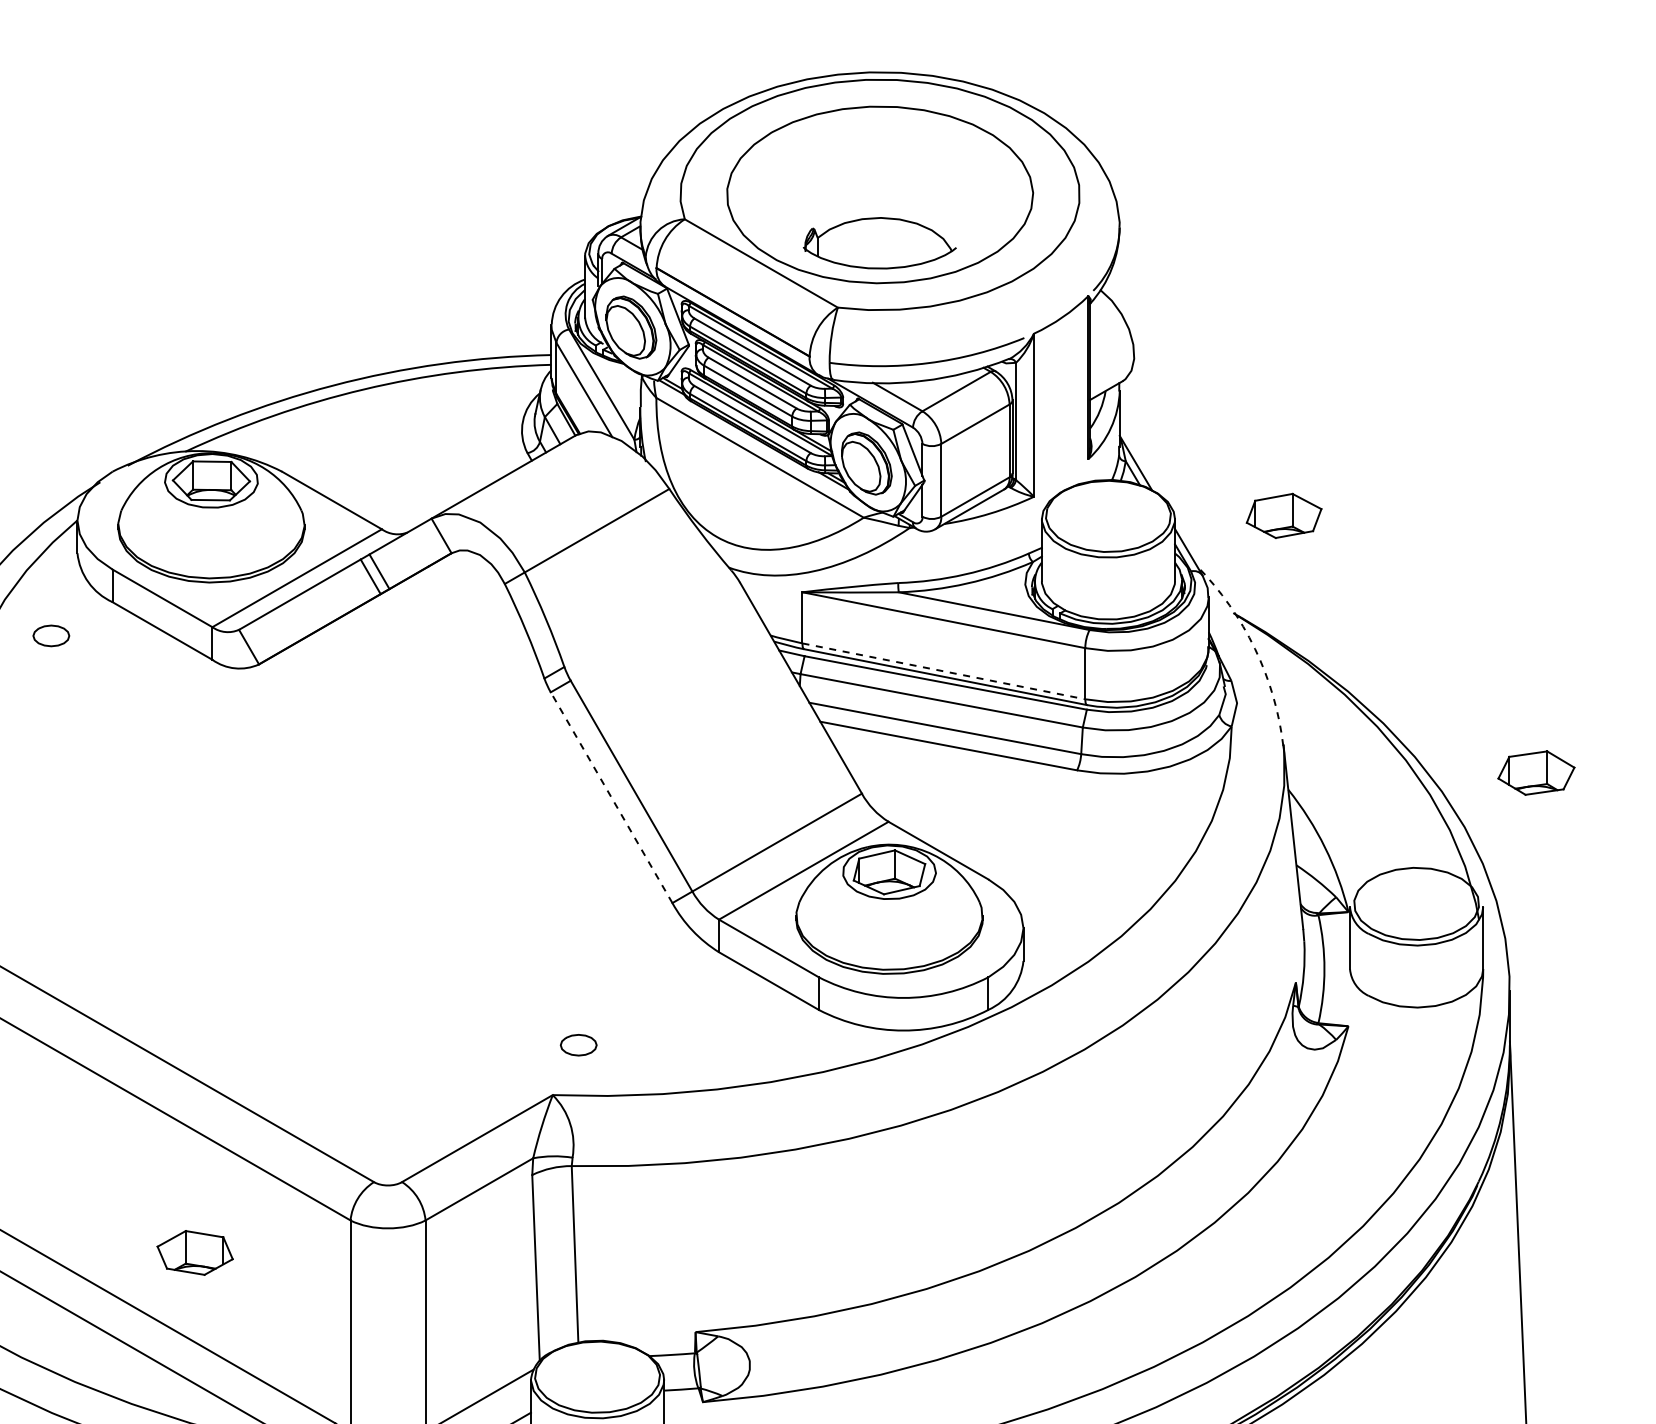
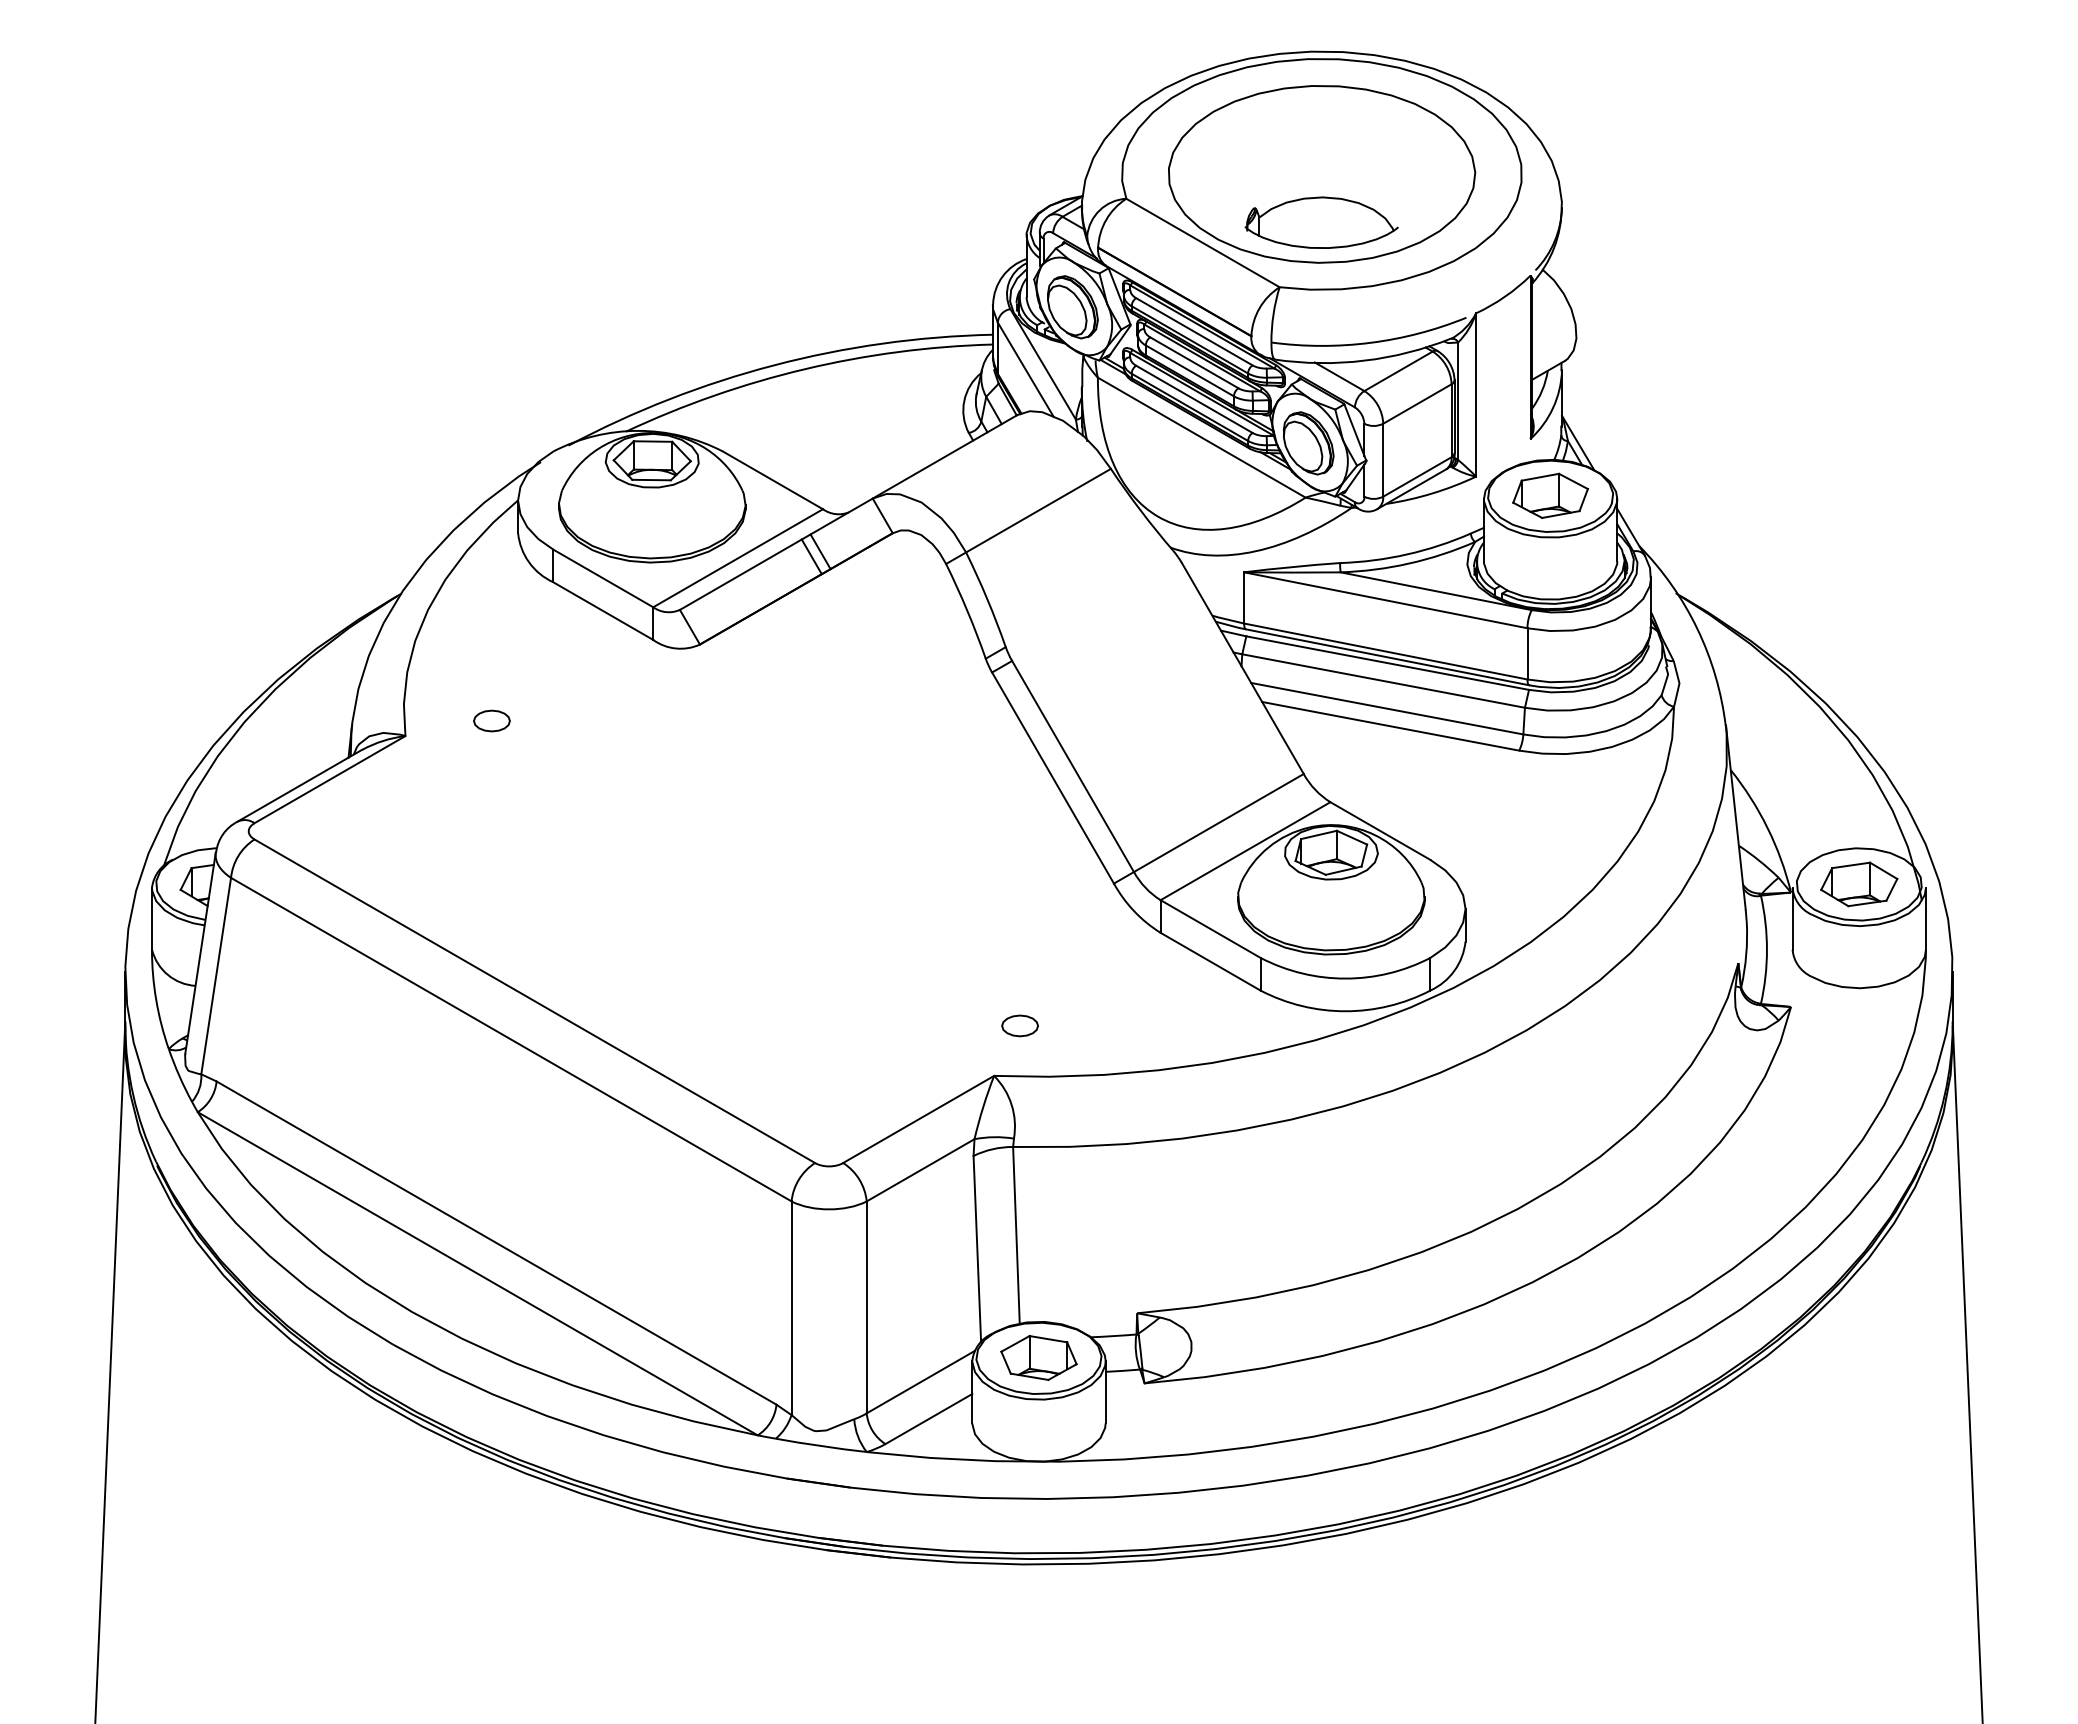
part: (1284, 515) -> (1550, 495), moved
part: (50, 635) -> (491, 720), moved
arc: (1255, 649) -> (1697, 629), dashed -> solid
line: (944, 671) -> (1386, 651), dashed -> solid
part: (1536, 773) -> (1859, 884), moved
line: (612, 798) -> (1053, 778), dashed -> solid
part: (194, 1252) -> (1038, 1357), moved

